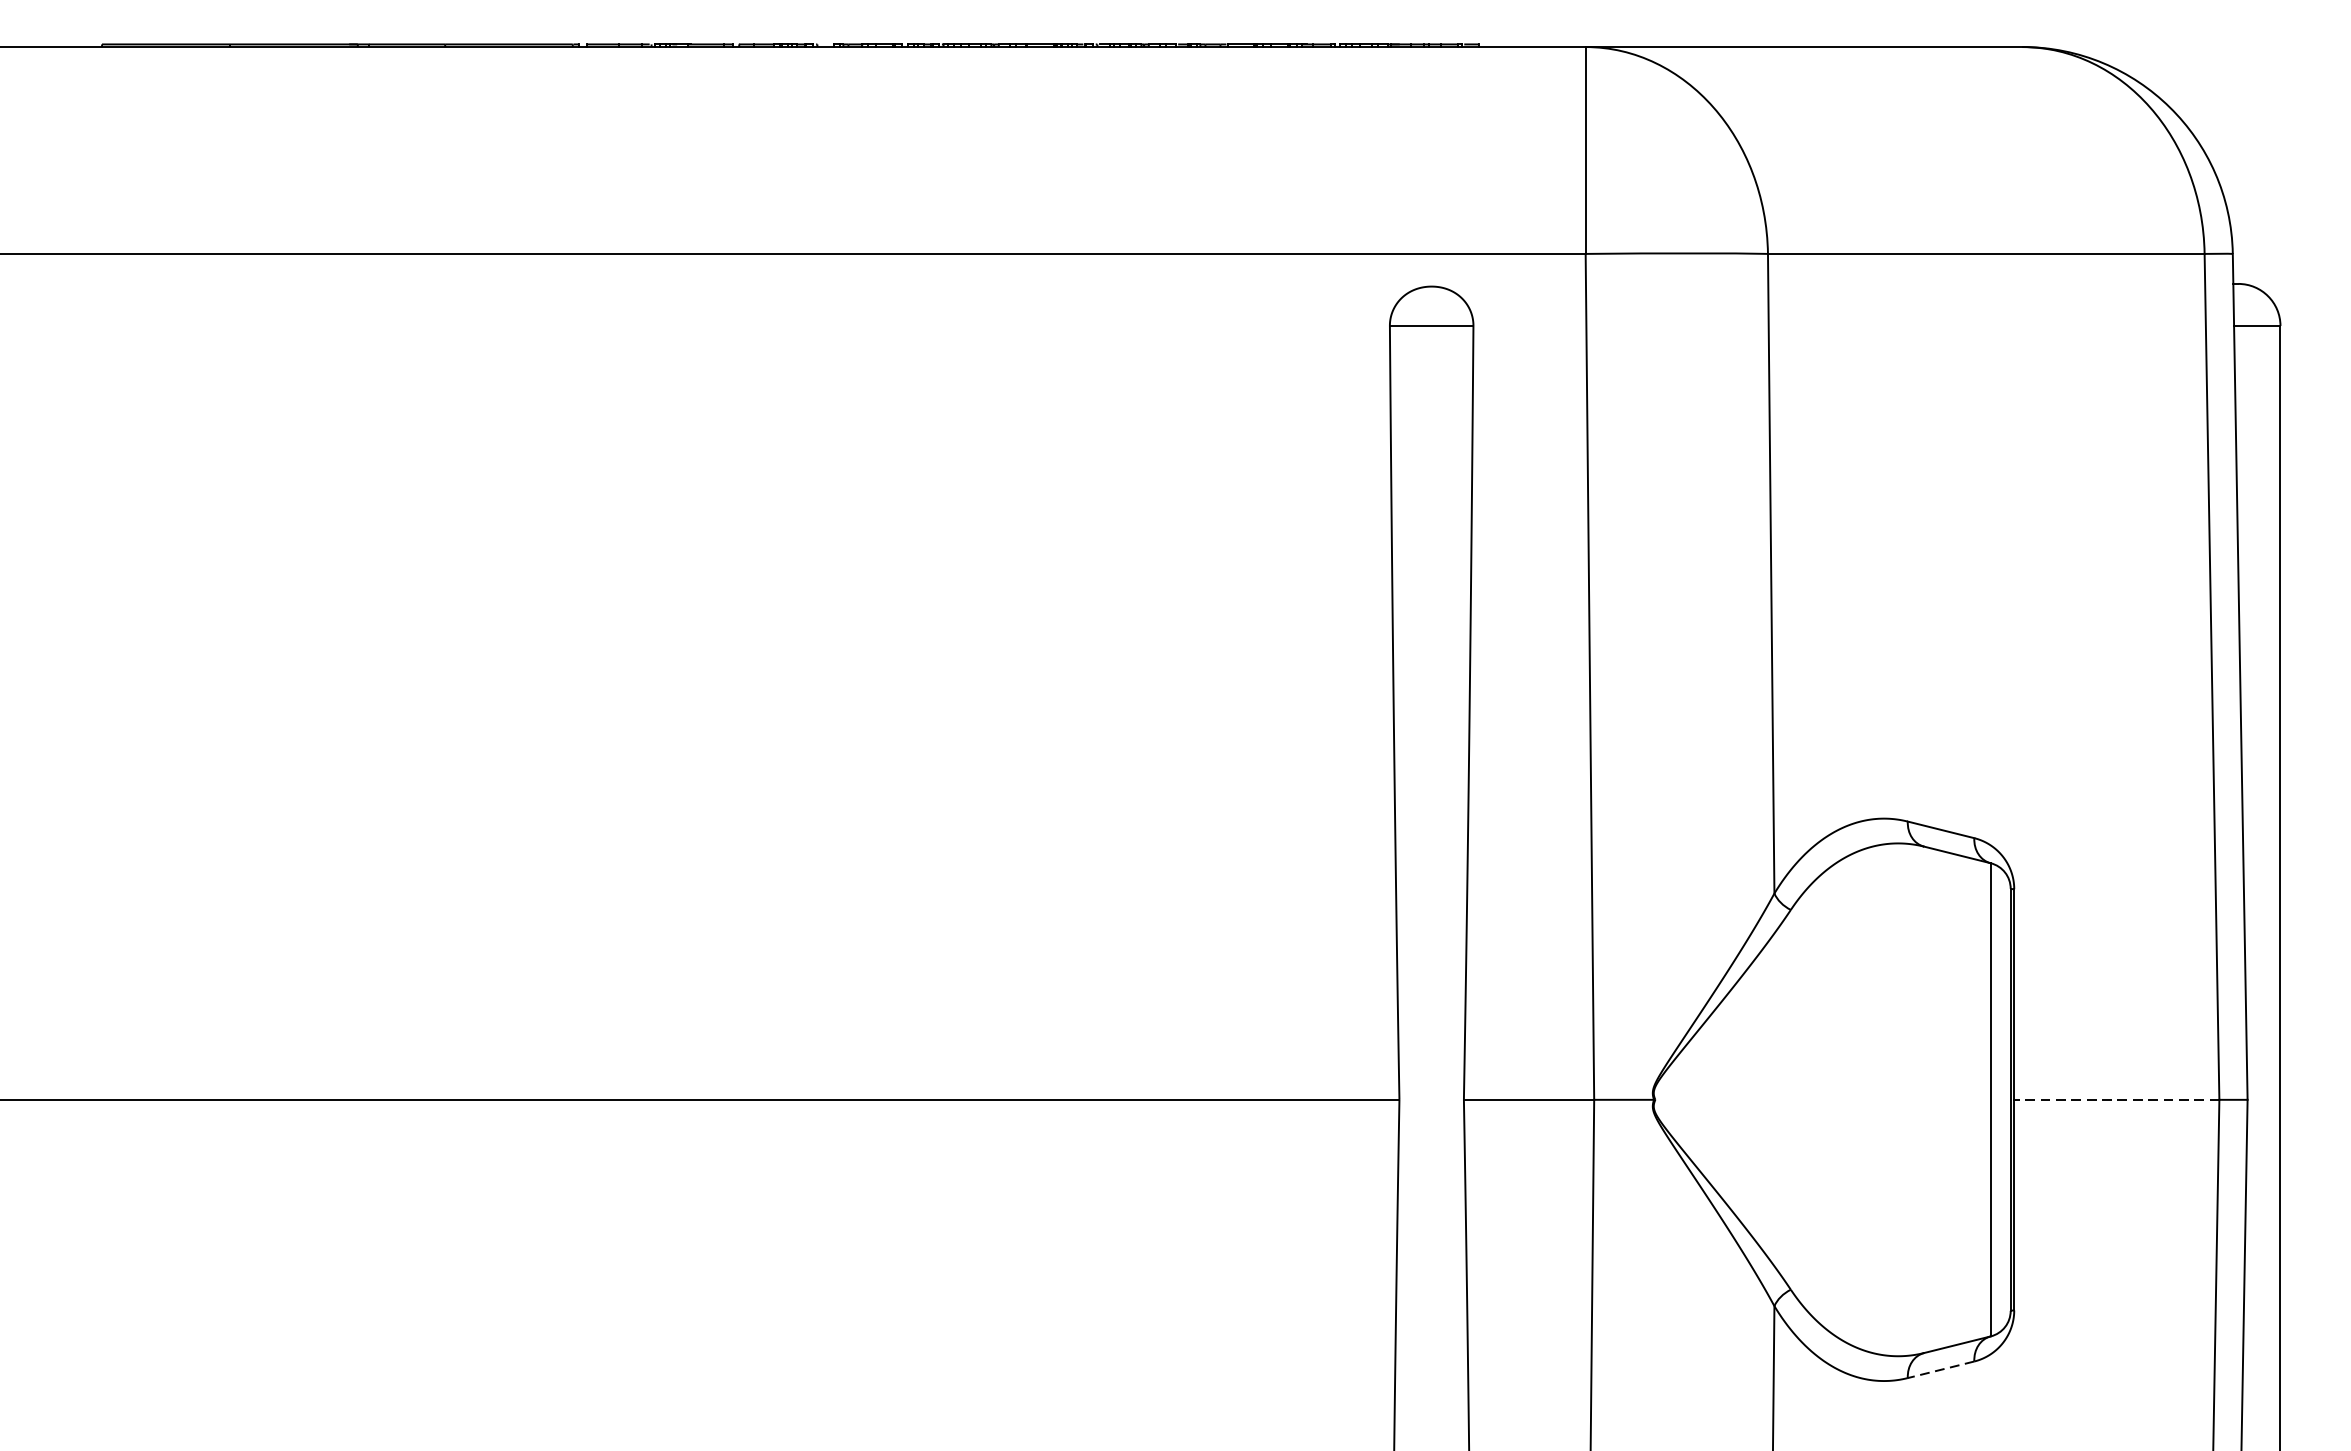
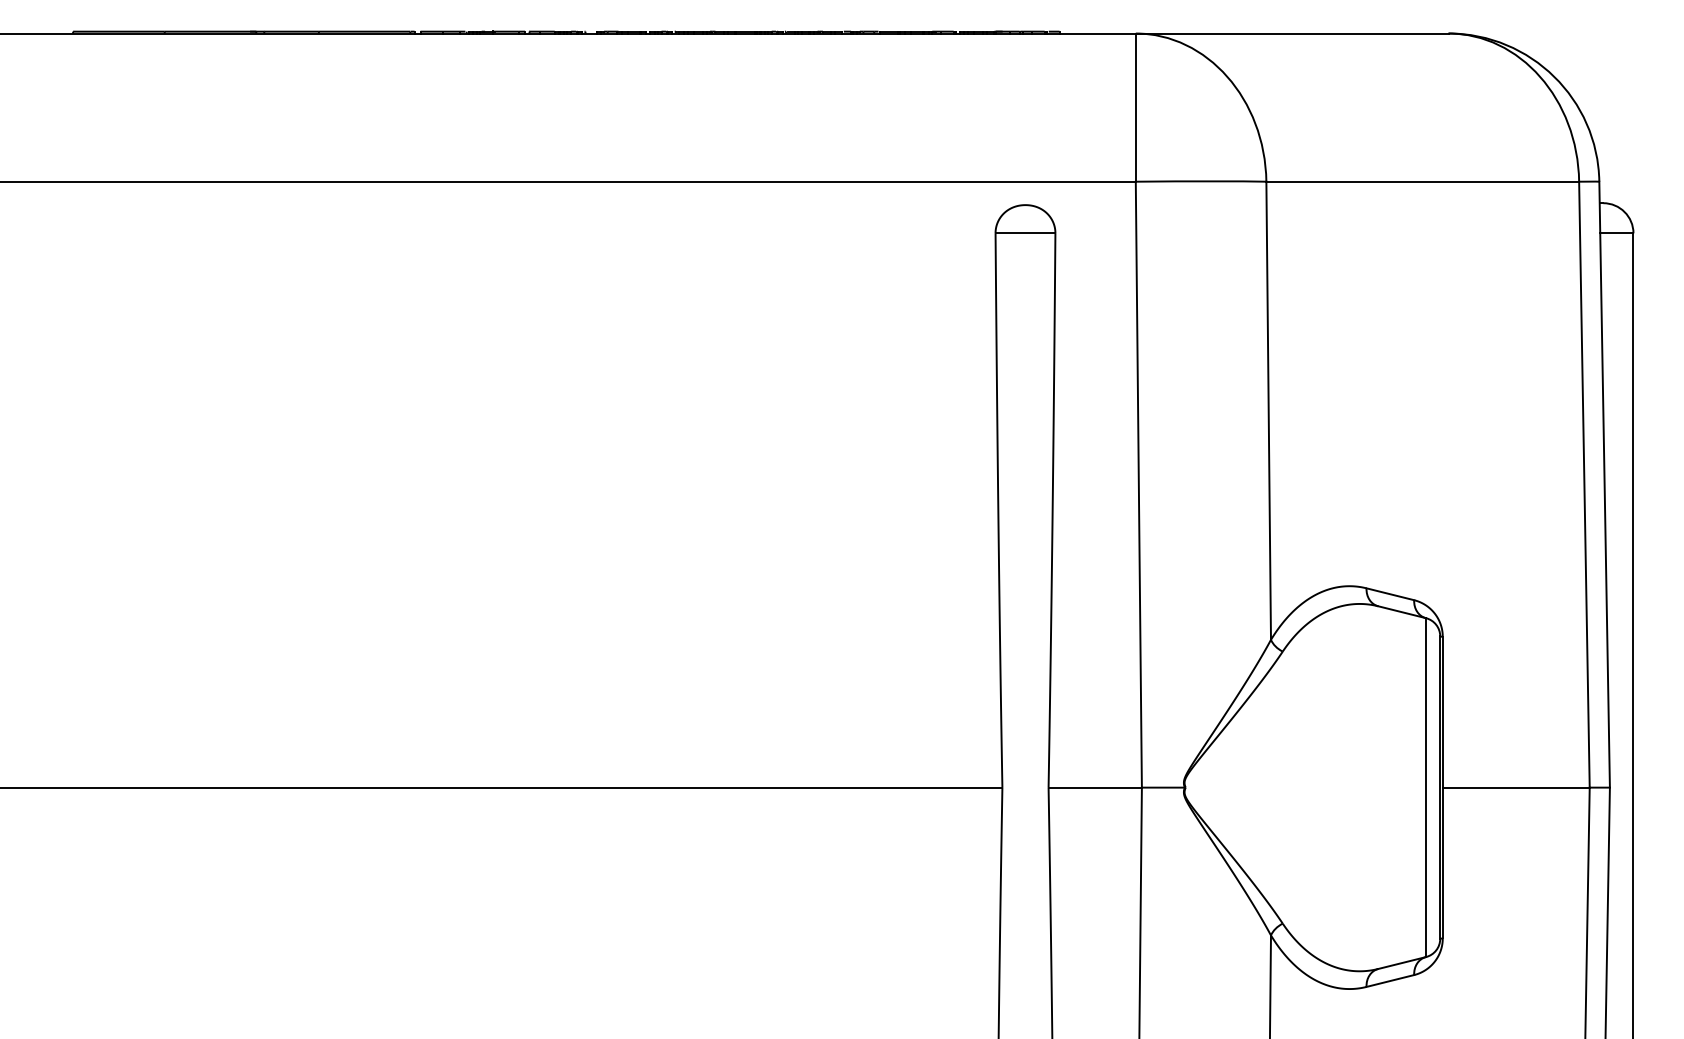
line: (2115, 1099) -> (1515, 787), dashed -> solid
line: (1941, 1369) -> (1390, 980), dashed -> solid

